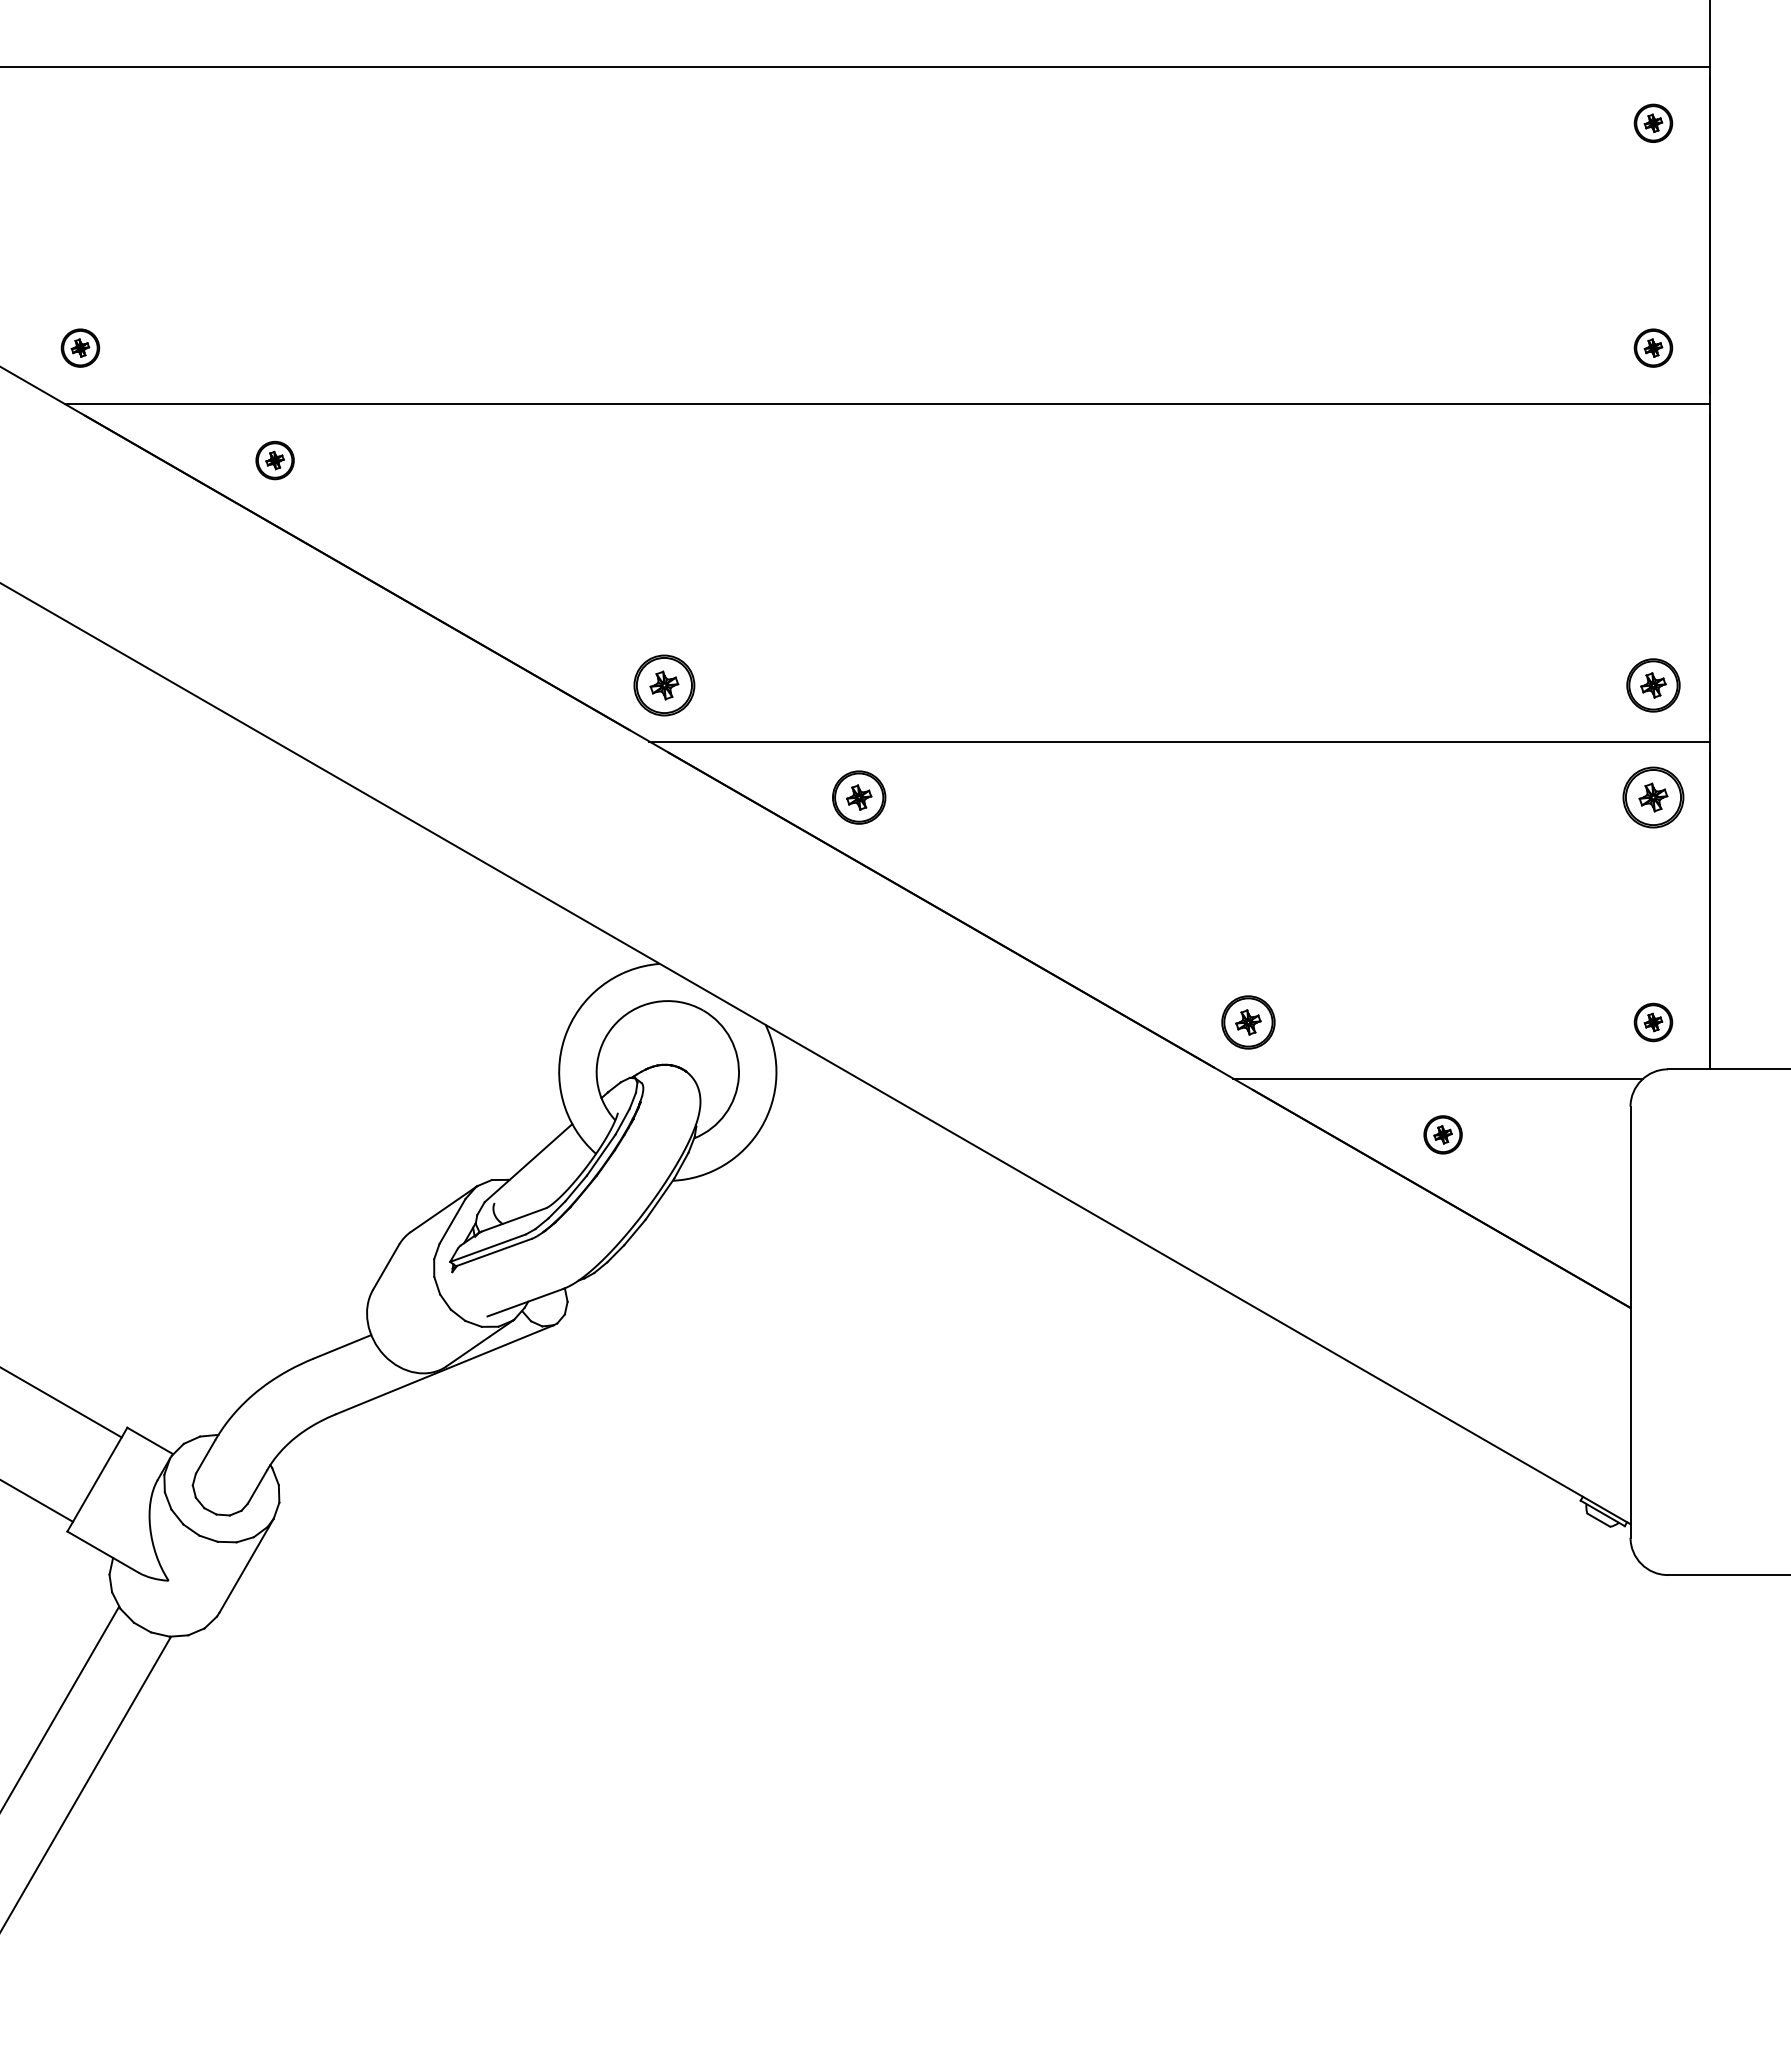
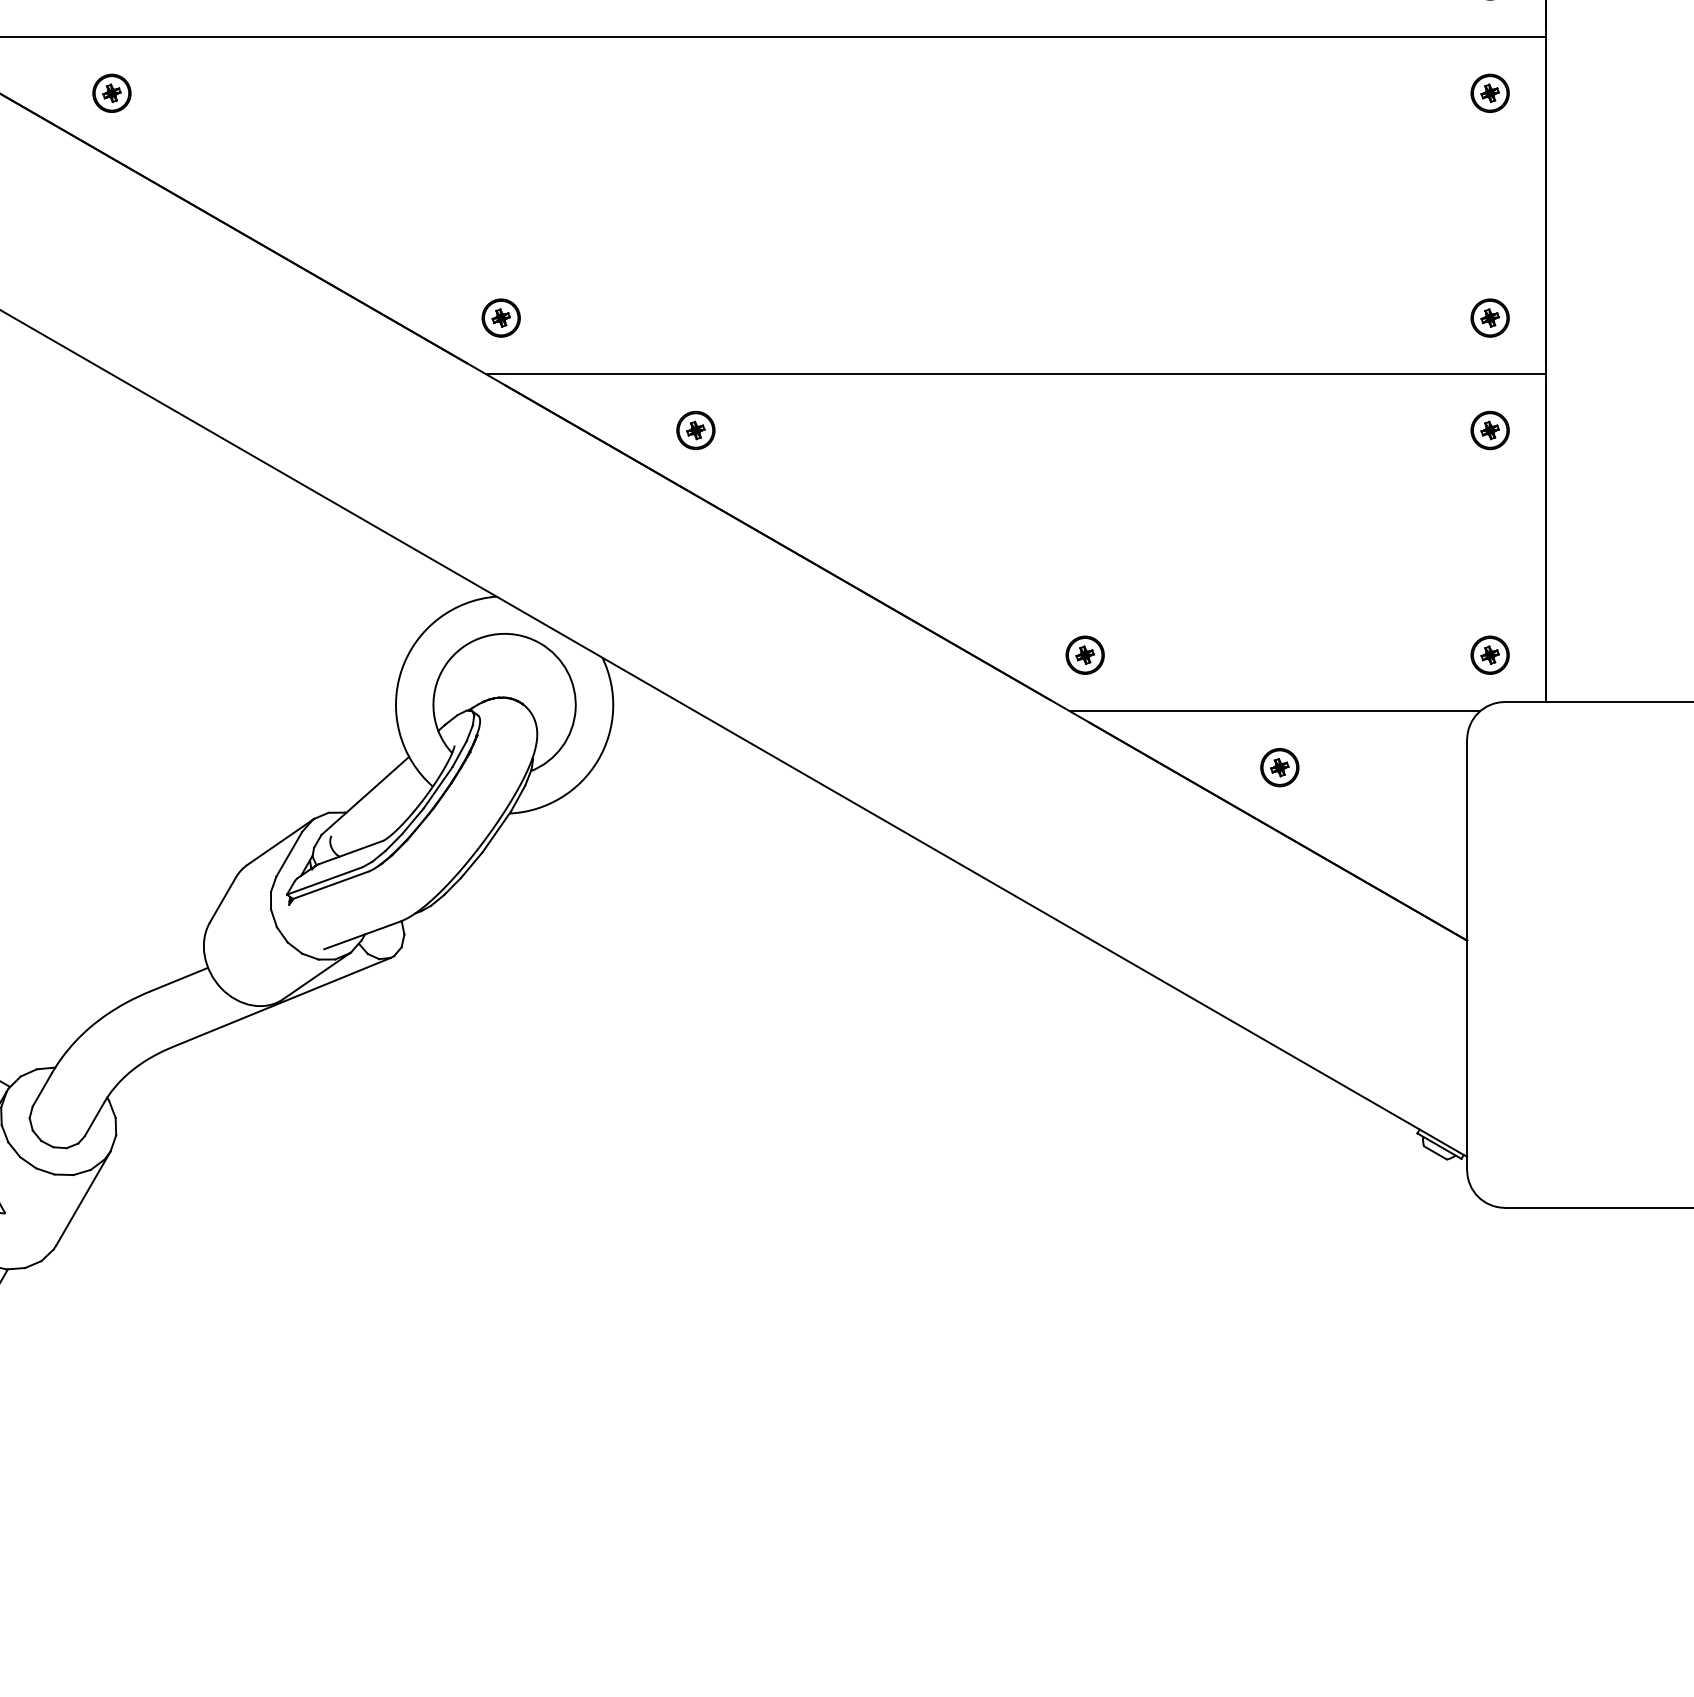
part: (1653, 460) -> (1490, 93), added
part: (664, 684) -> (501, 317), size x0.62
part: (1653, 684) -> (1490, 317), size x0.71
part: (858, 797) -> (695, 430), size x0.71
part: (1653, 797) -> (1490, 430), size x0.62
part: (1248, 1022) -> (1085, 655), size x0.71

